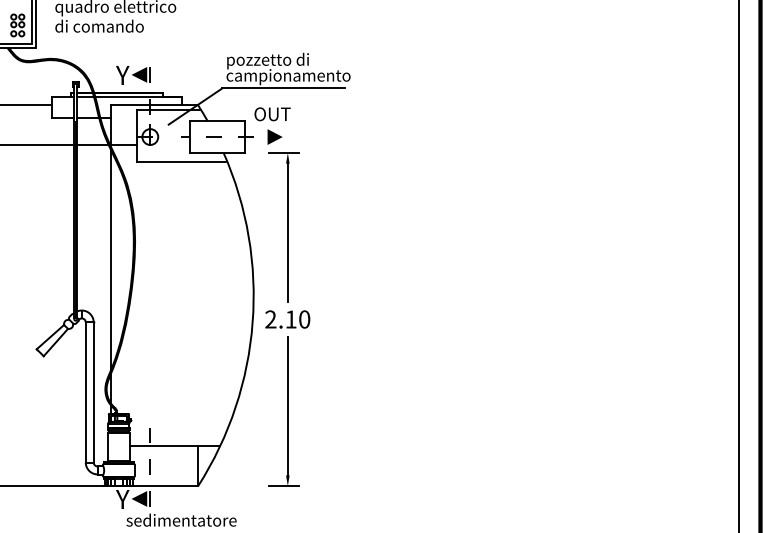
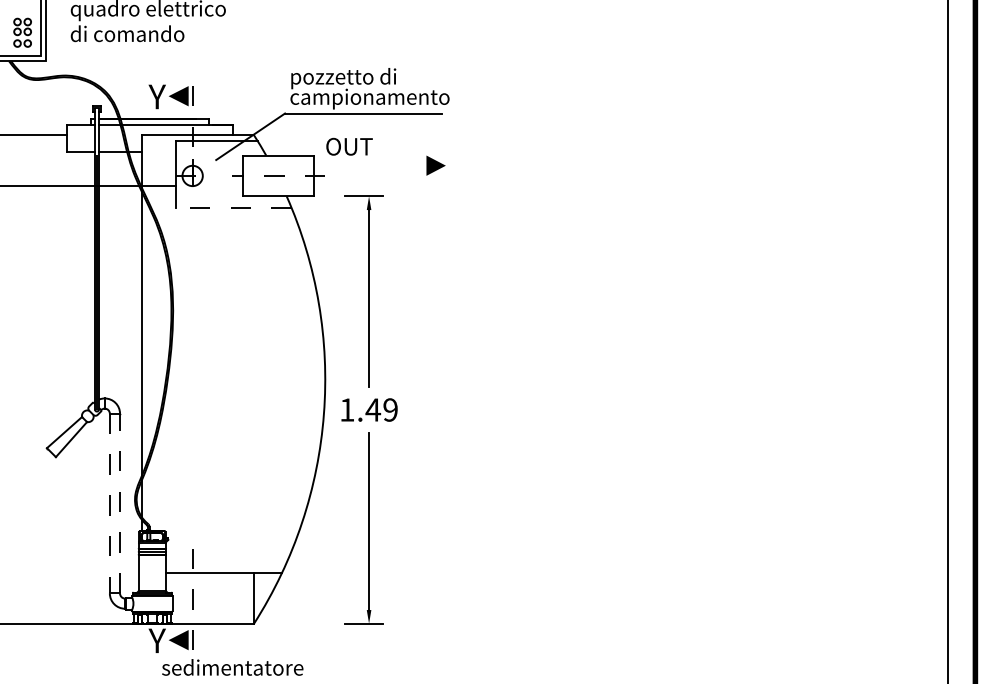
line: (274, 136) -> (435, 164), moved
line: (181, 161) -> (232, 207), solid -> dashed
text: (287, 319) -> (368, 409), 2.10 -> 1.49
line: (93, 391) -> (119, 502), solid -> dashed
line: (85, 392) -> (109, 503), solid -> dashed

